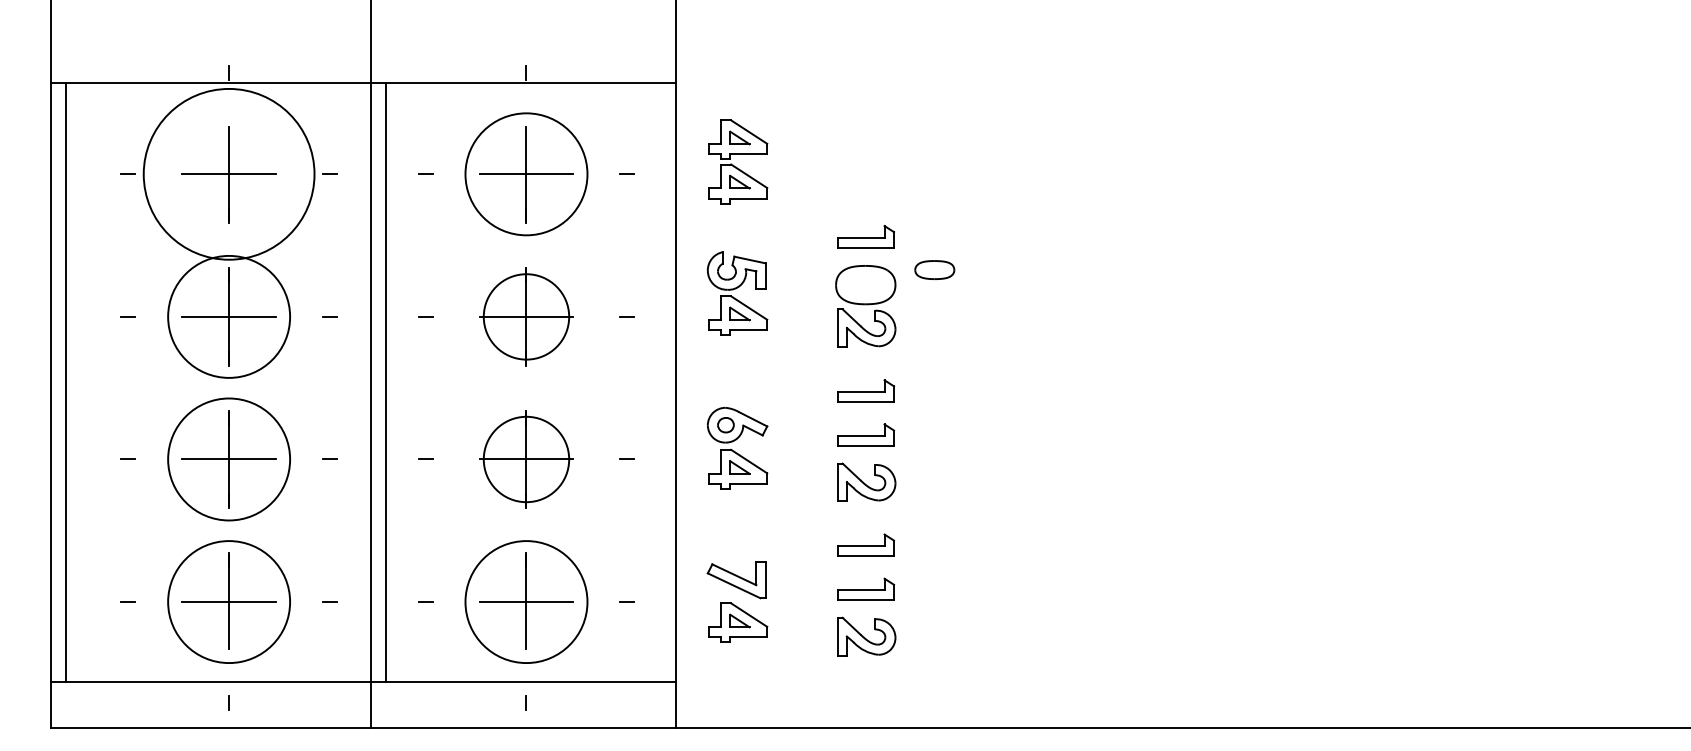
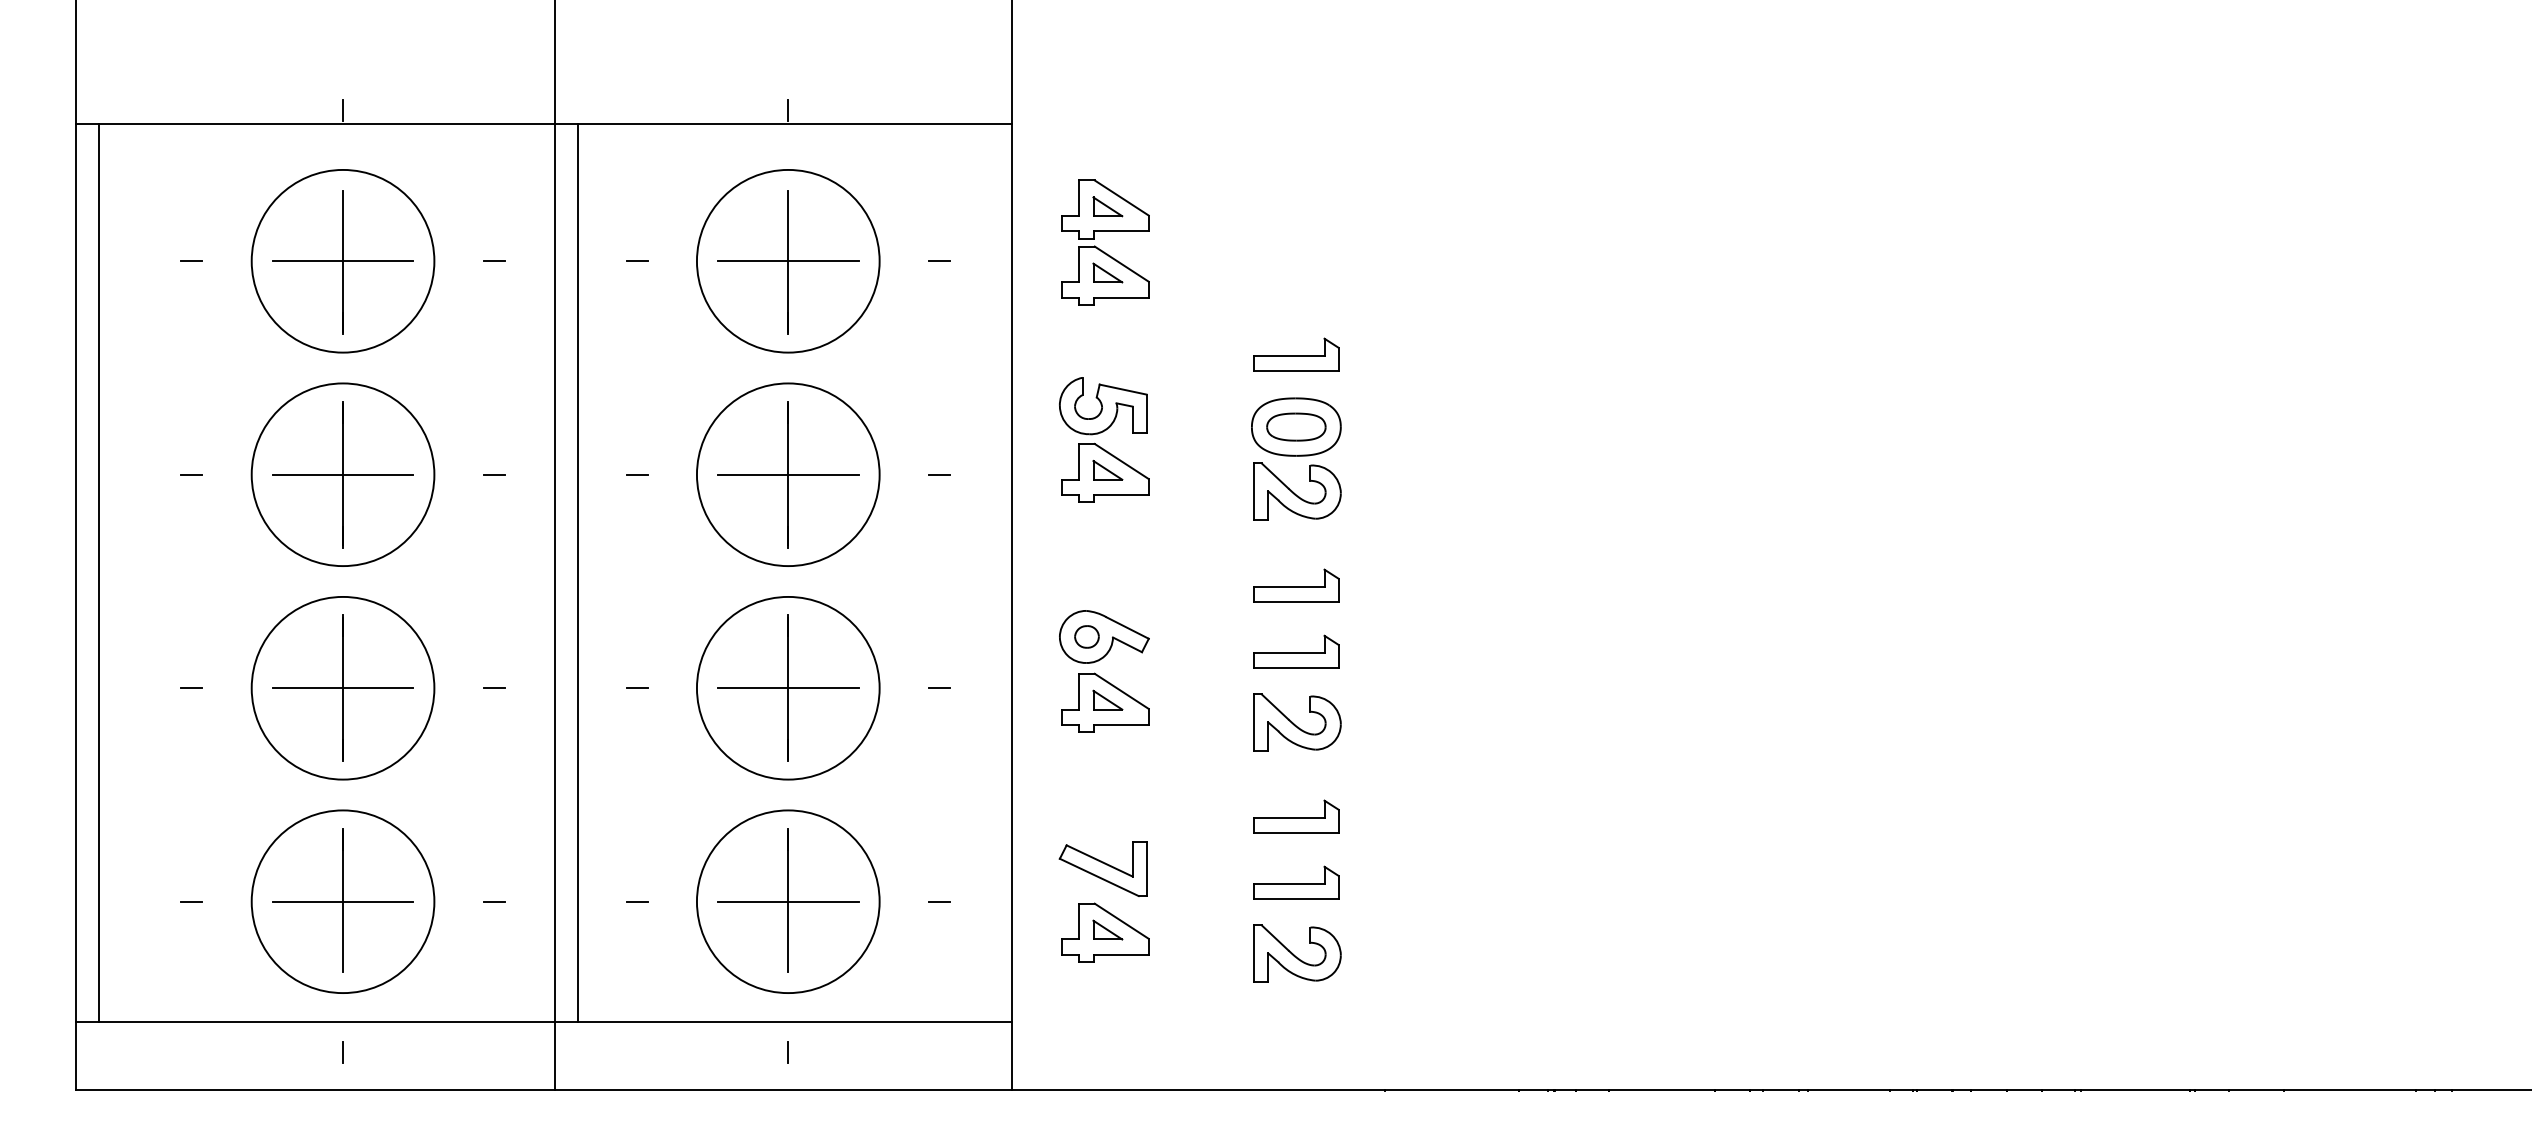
circle: (229, 174) -> (343, 261), size x0.71
part: (934, 269) -> (1295, 426), moved
circle: (526, 316) -> (788, 474), size x1.43
circle: (526, 459) -> (788, 688), size x1.43

